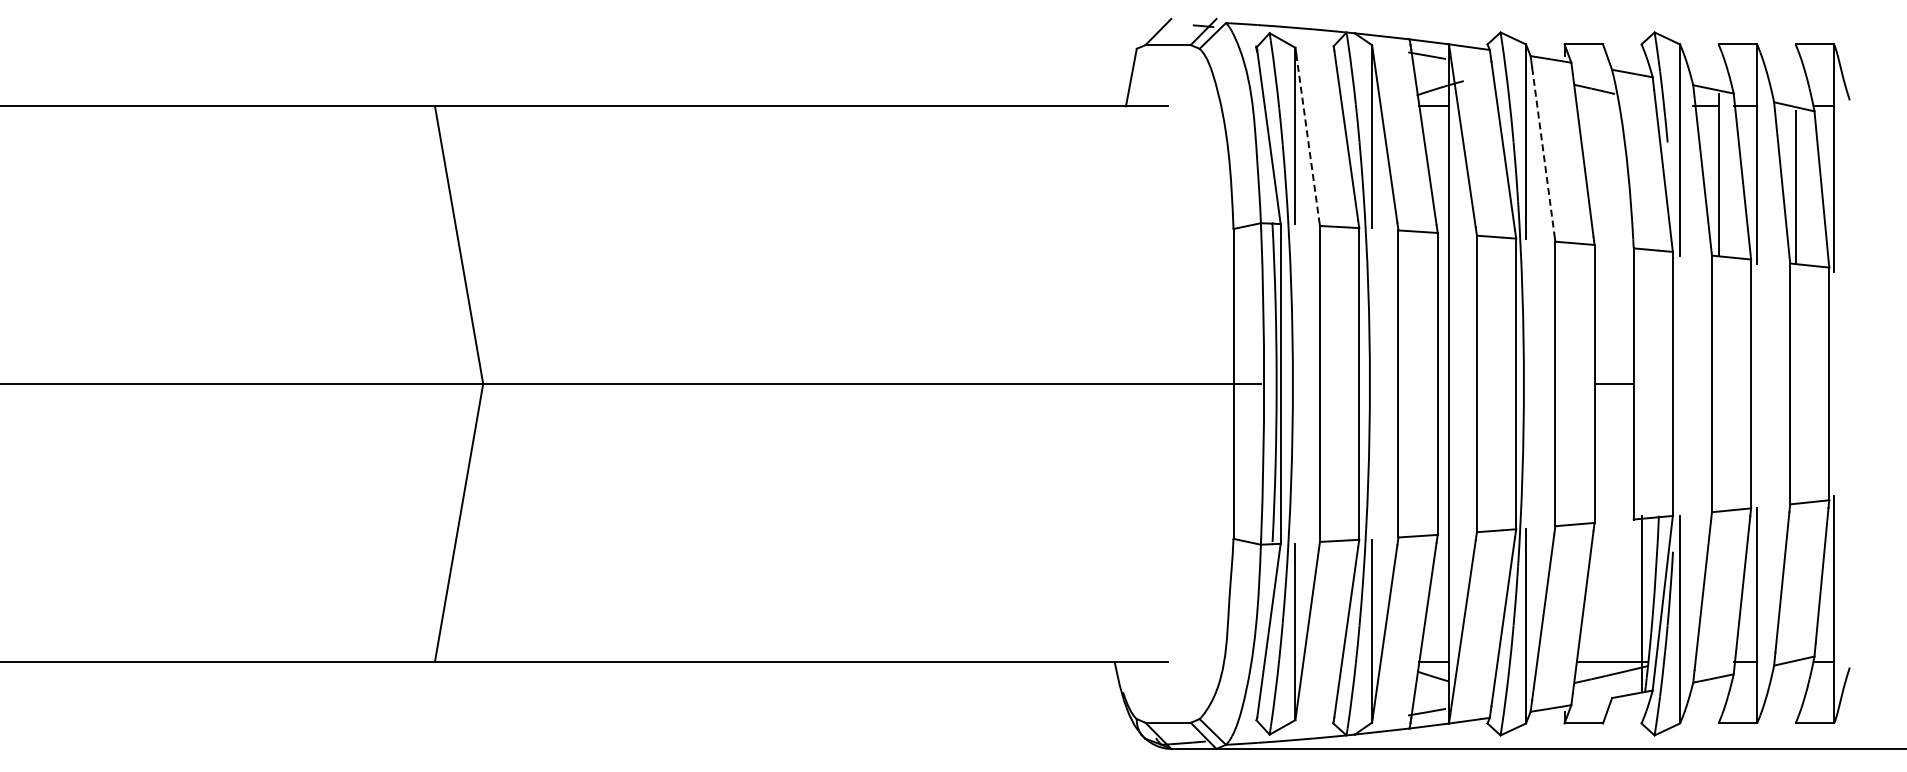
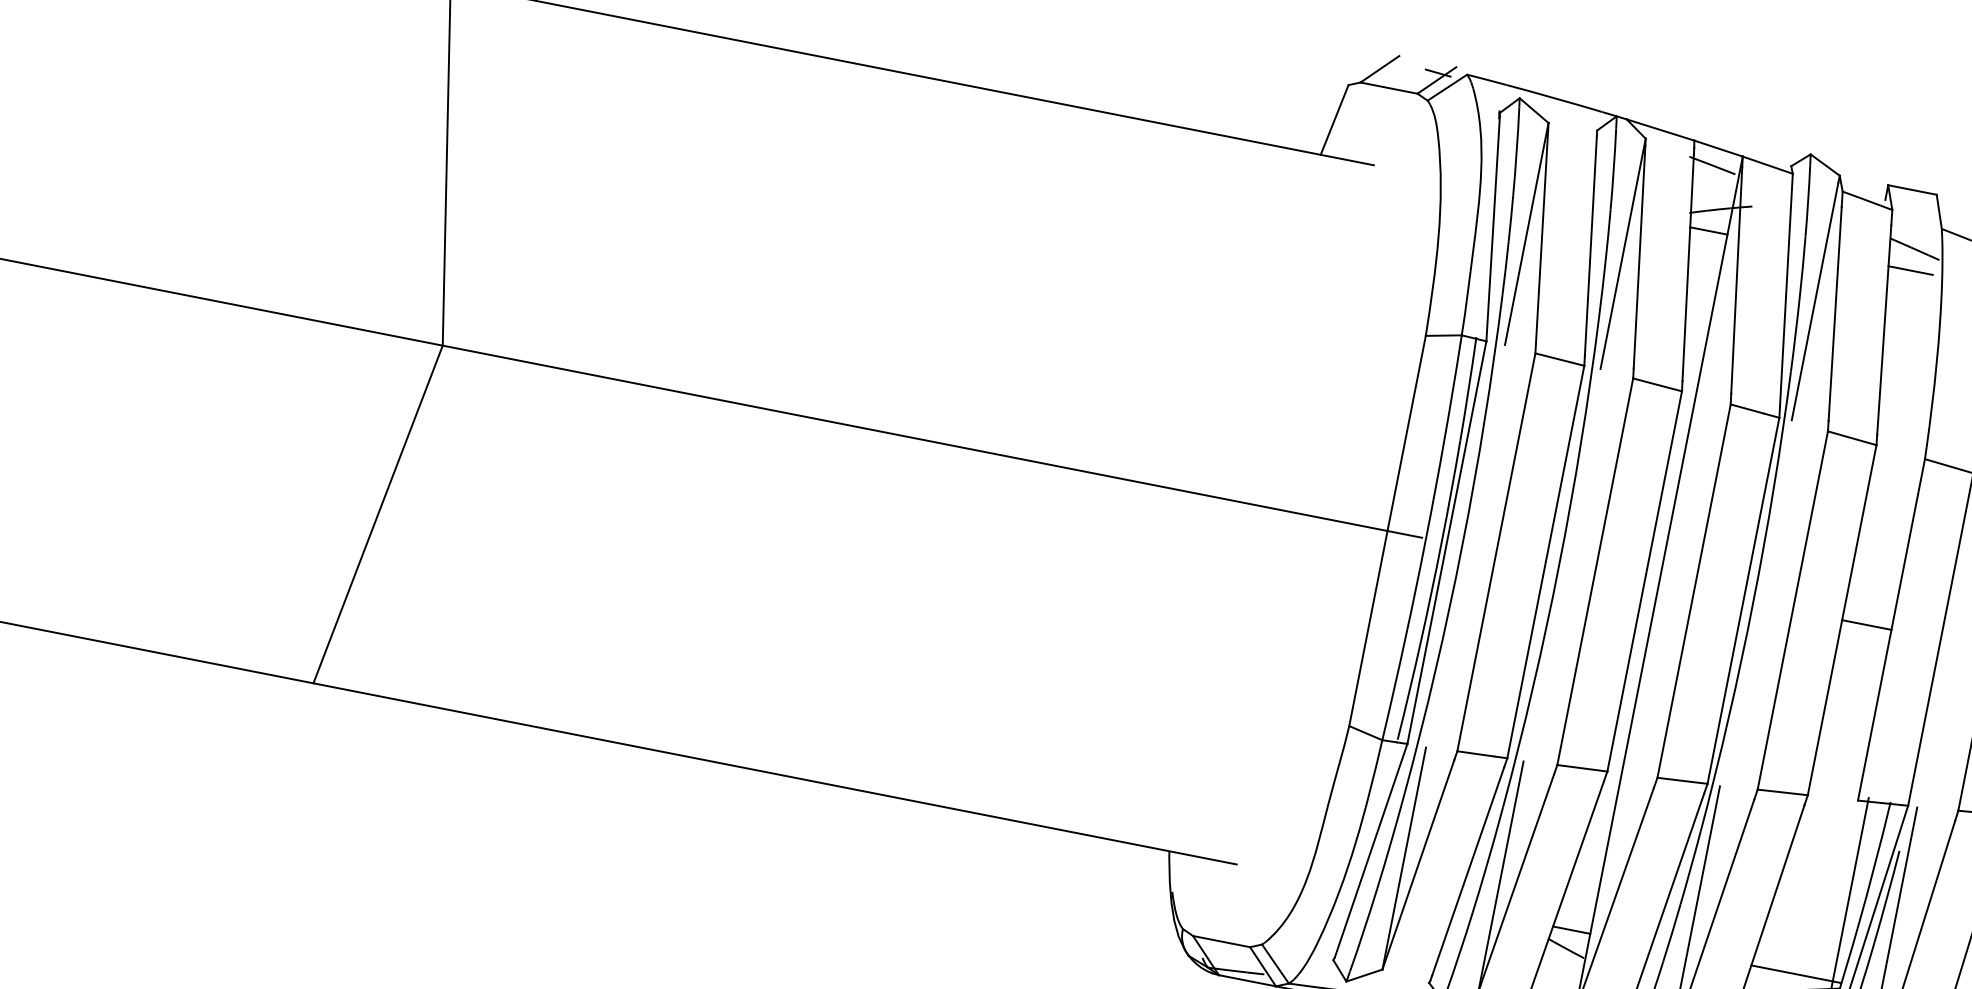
line: (1594, 106) -> (1910, 270), added
line: (1307, 136) -> (1541, 237), dashed -> solid
line: (1543, 150) -> (1835, 313), dashed -> solid

